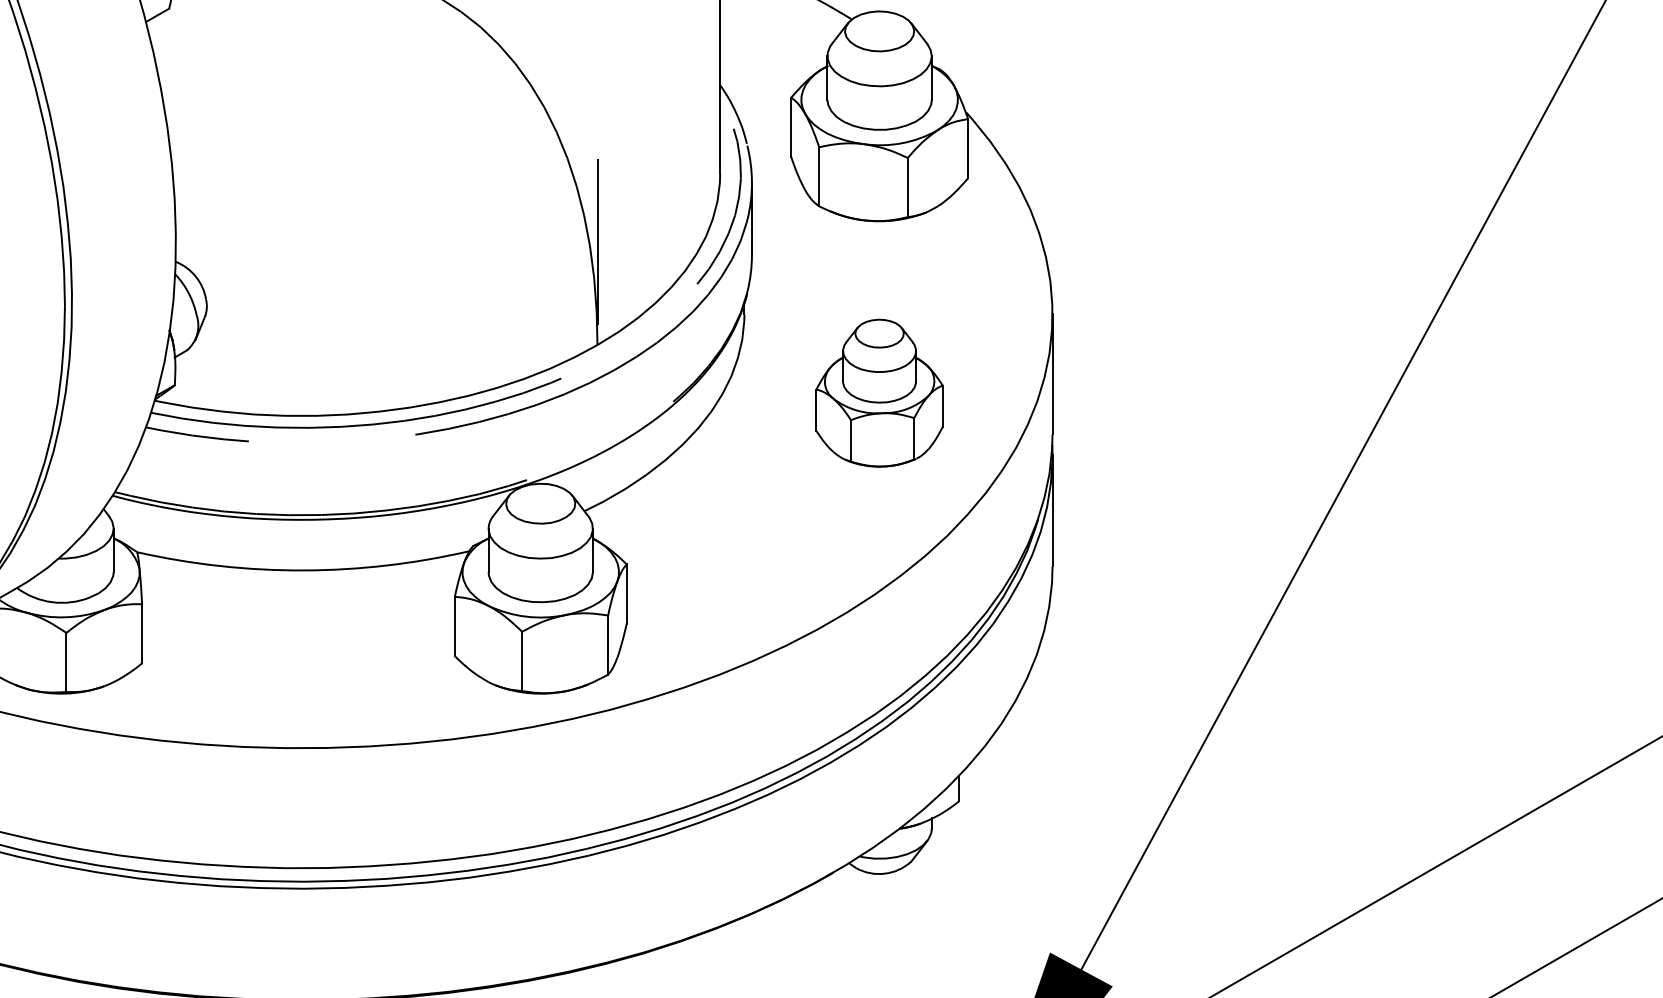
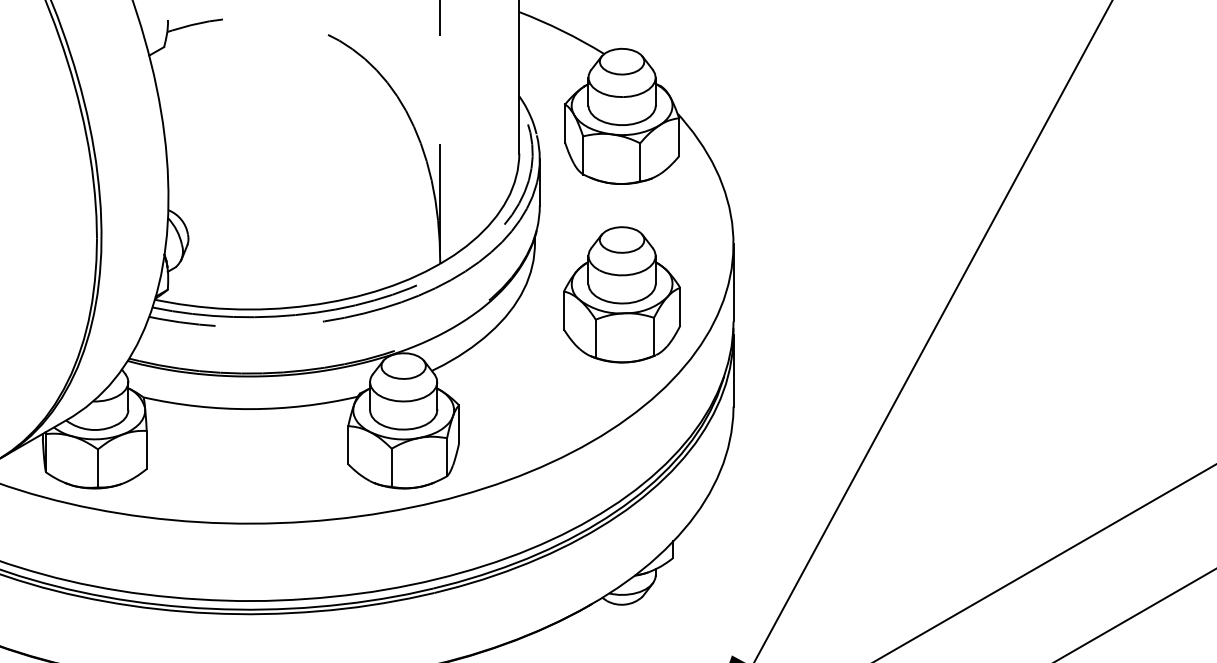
part: (878, 392) -> (621, 294), size x1.43

